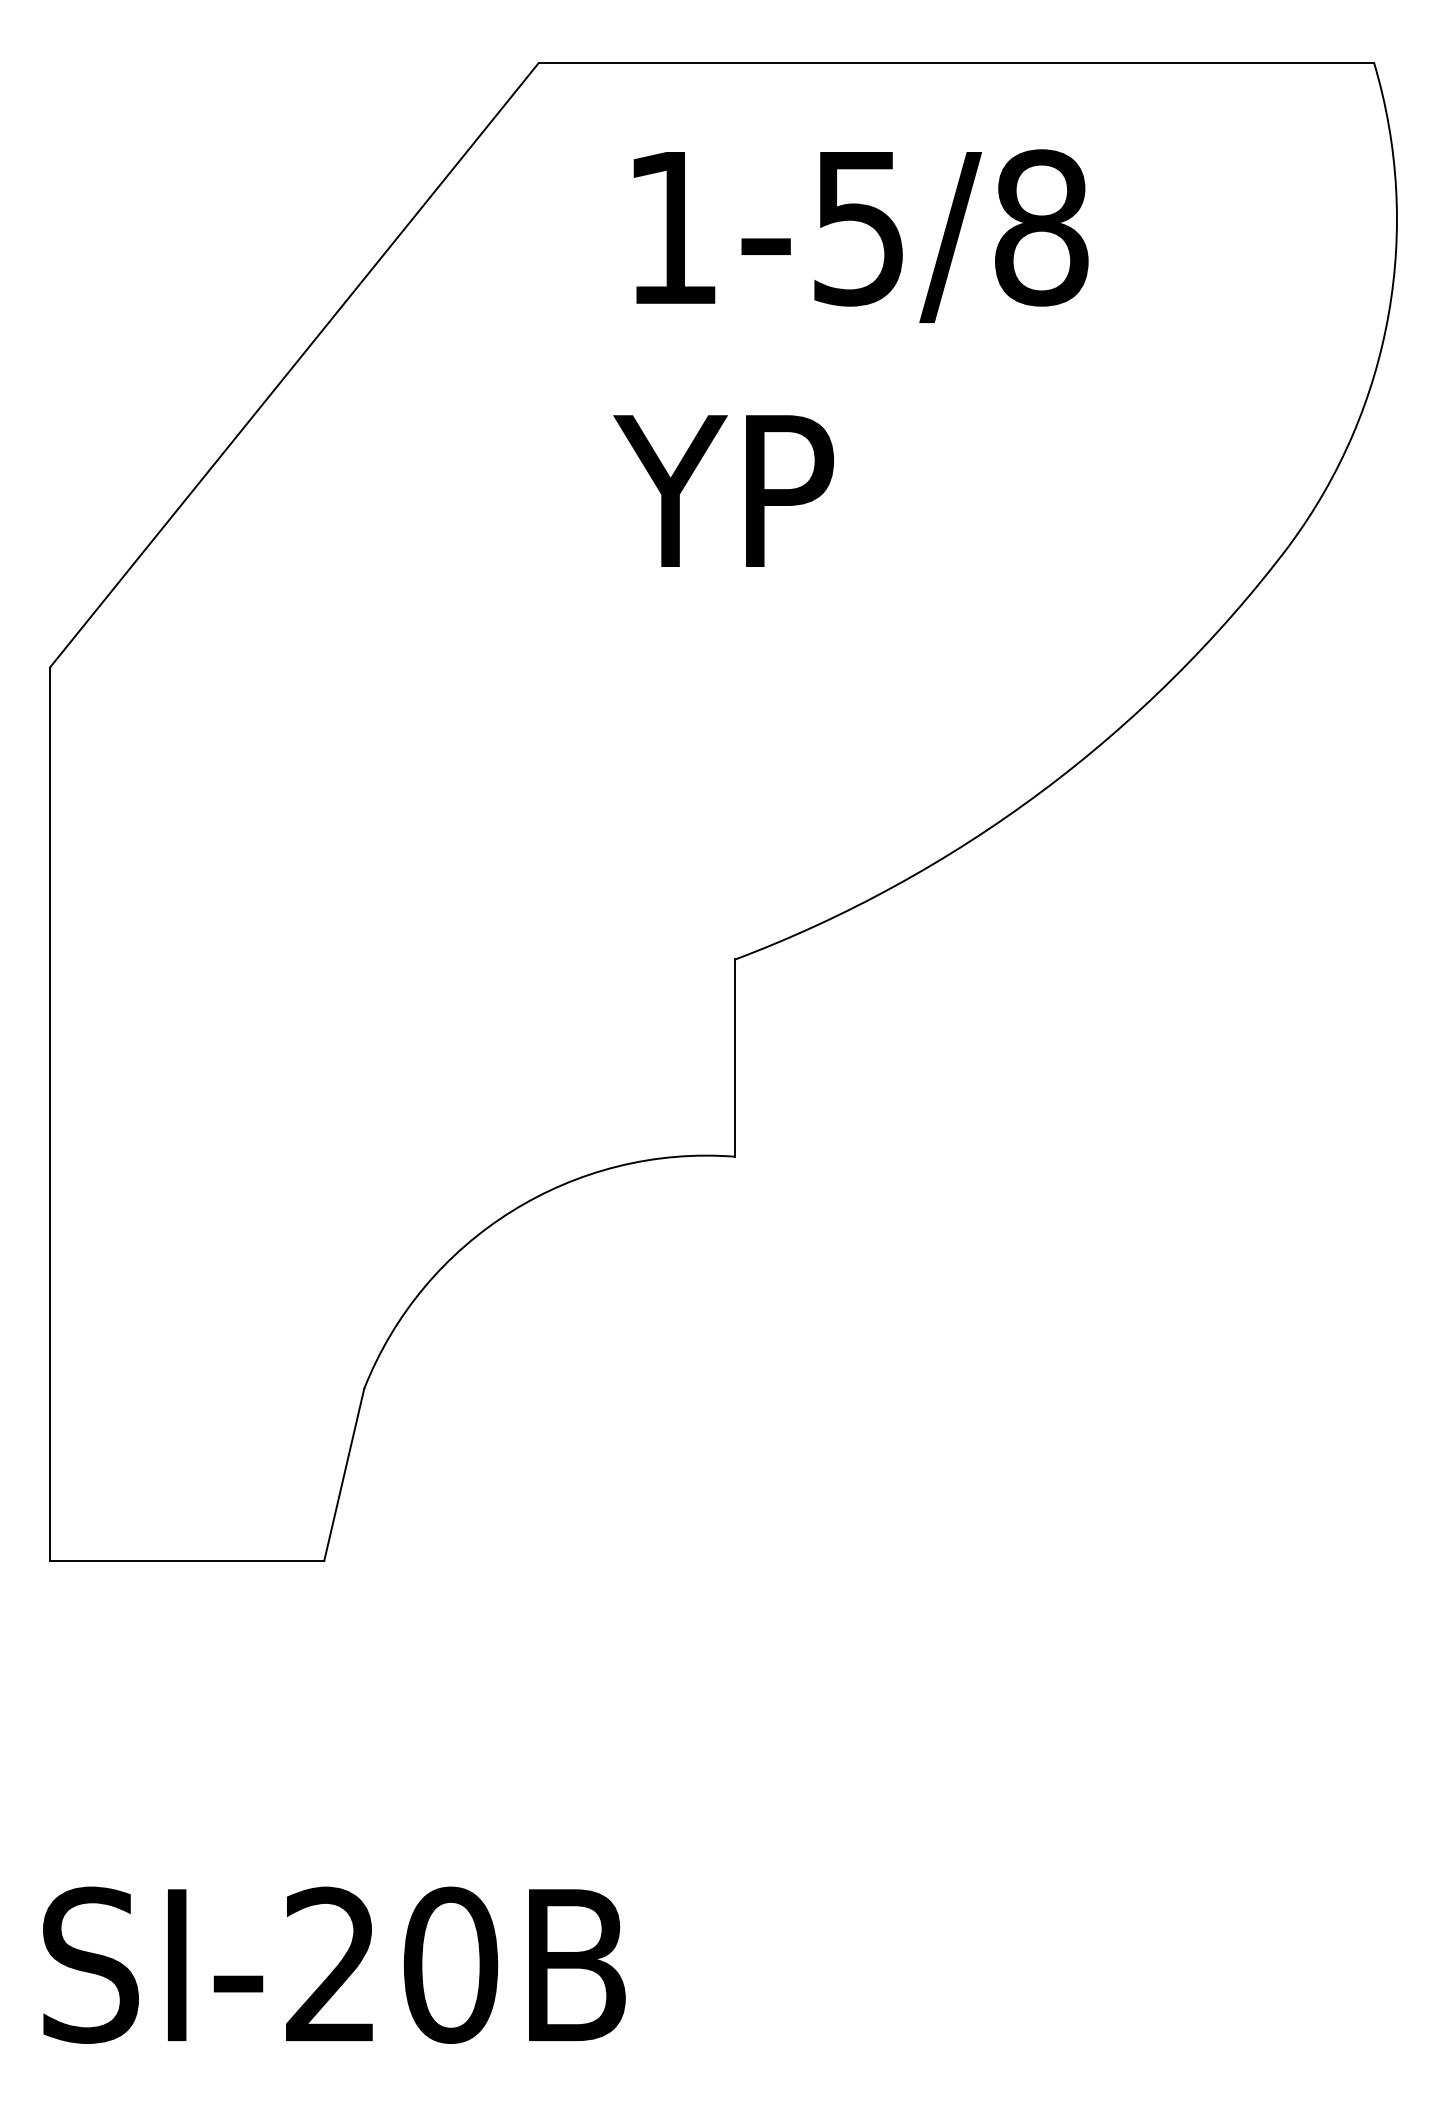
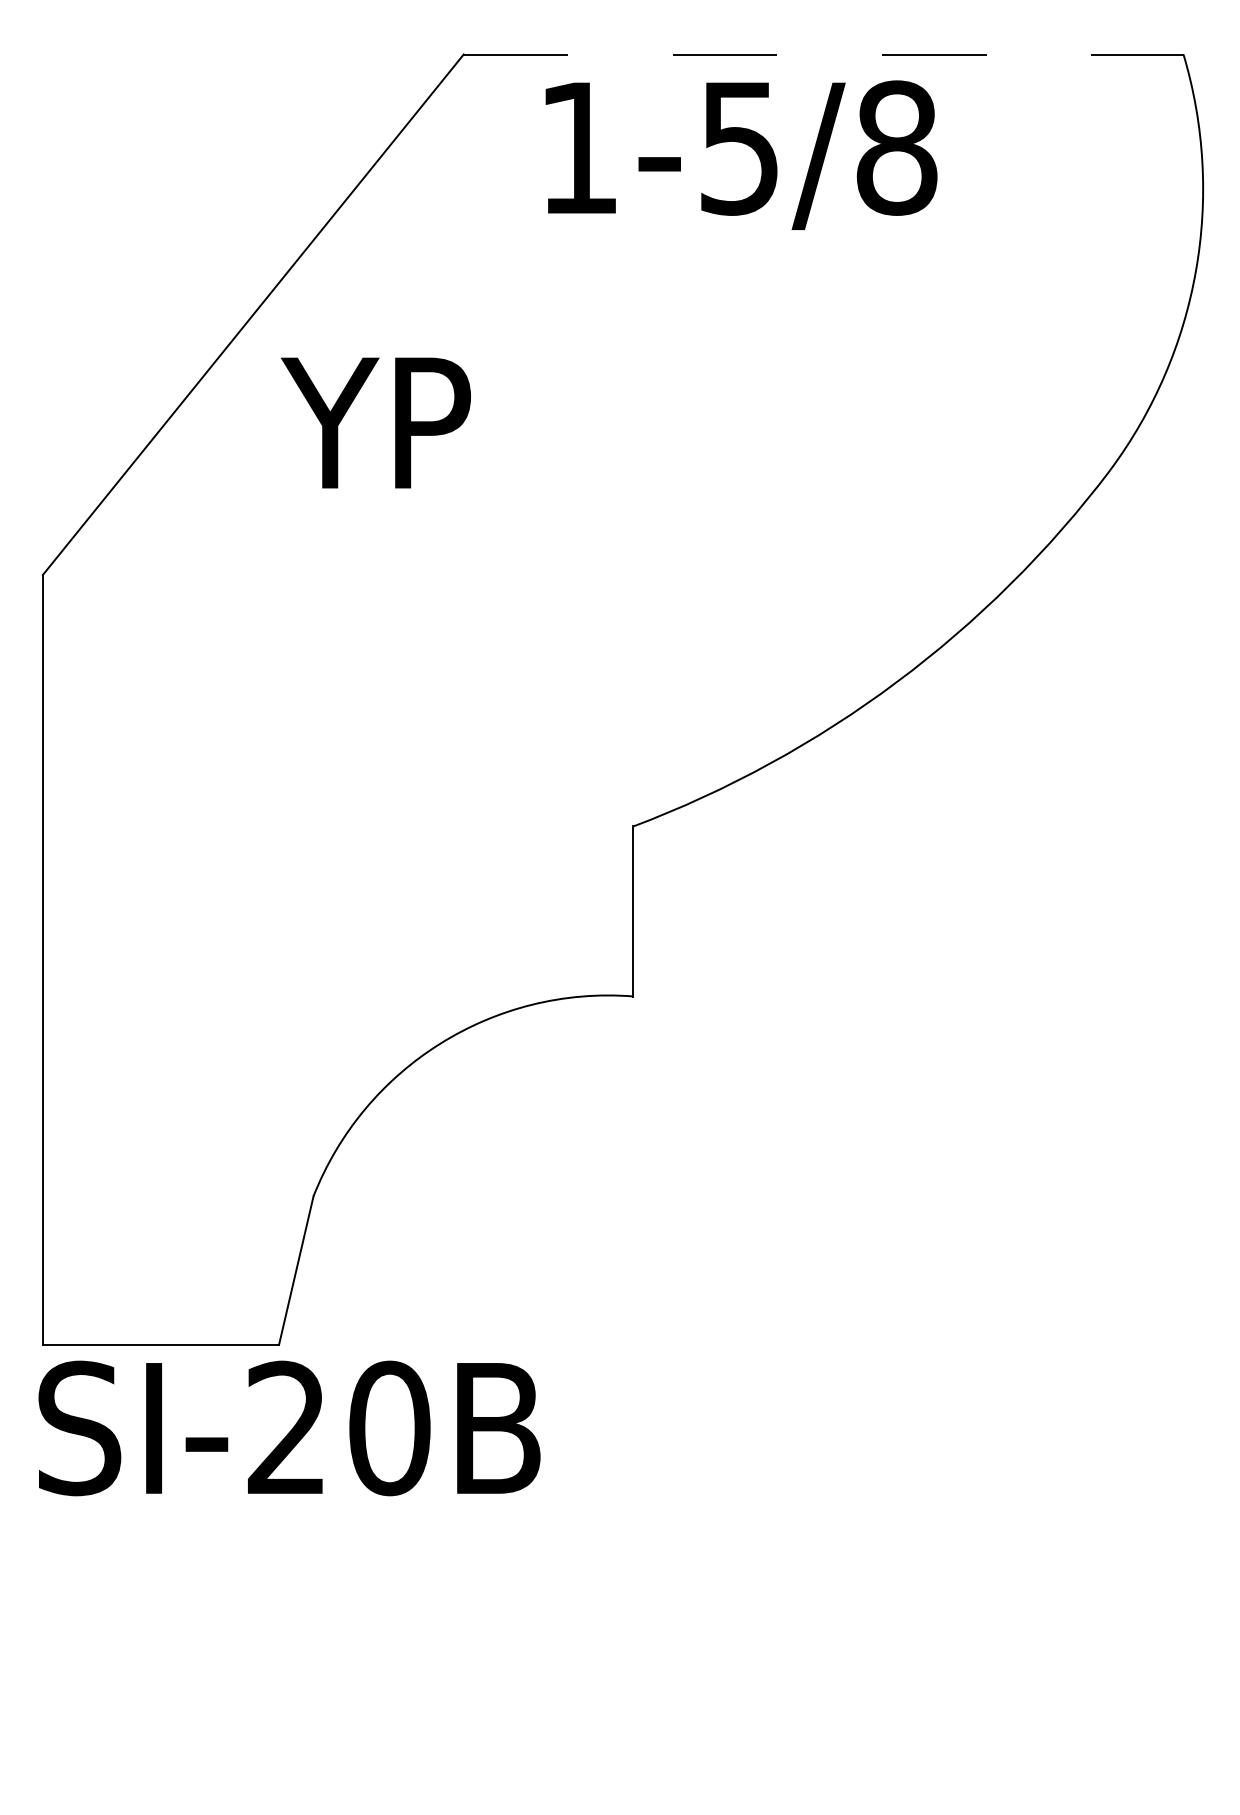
line: (956, 63) -> (823, 54), solid -> dashed
text: (860, 235) -> (741, 154), moved
text: (723, 490) -> (375, 422), moved
text: (334, 1964) -> (289, 1427), moved

